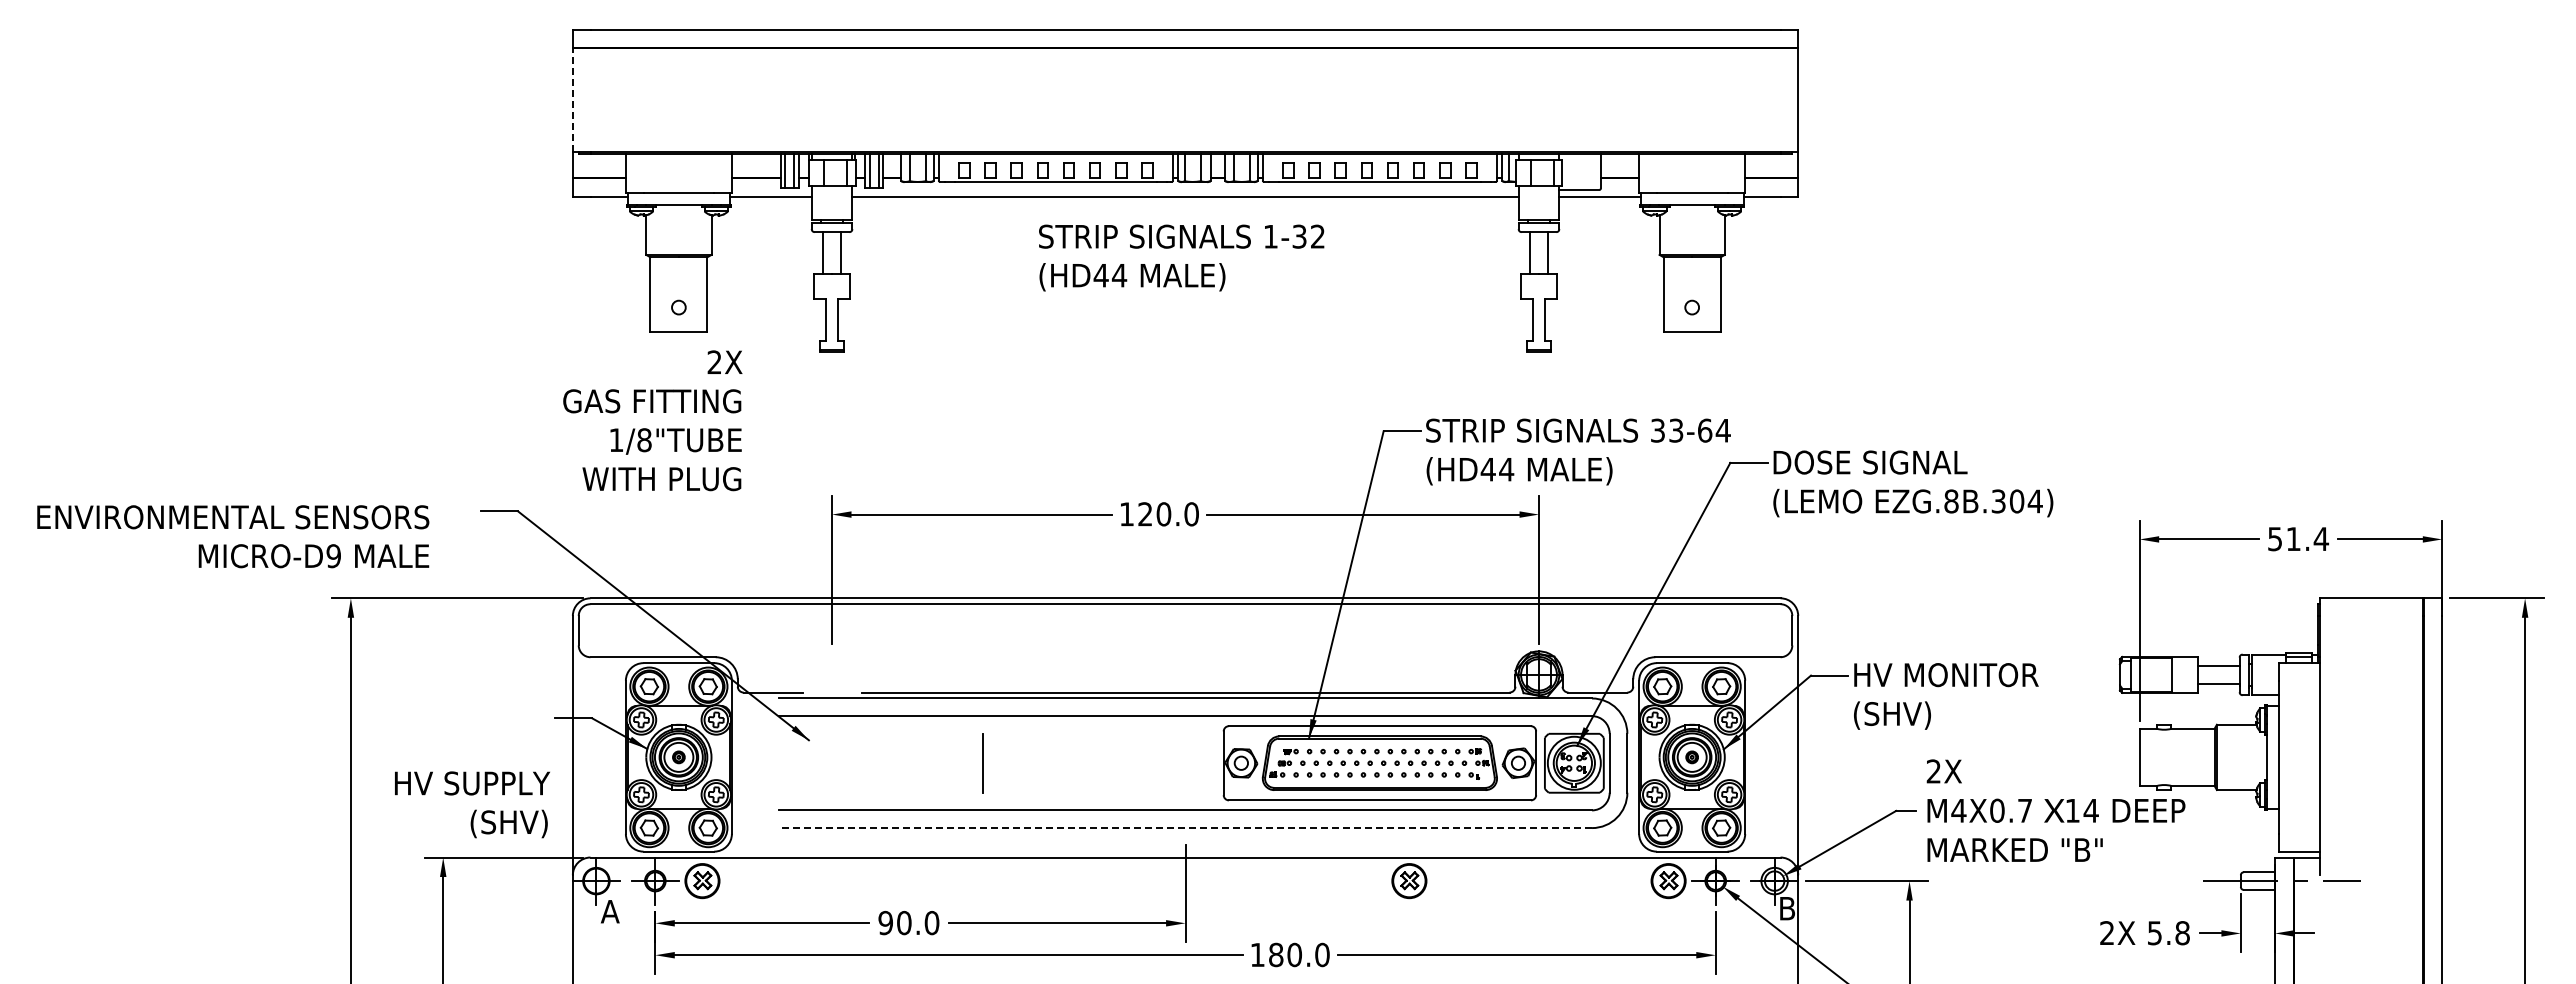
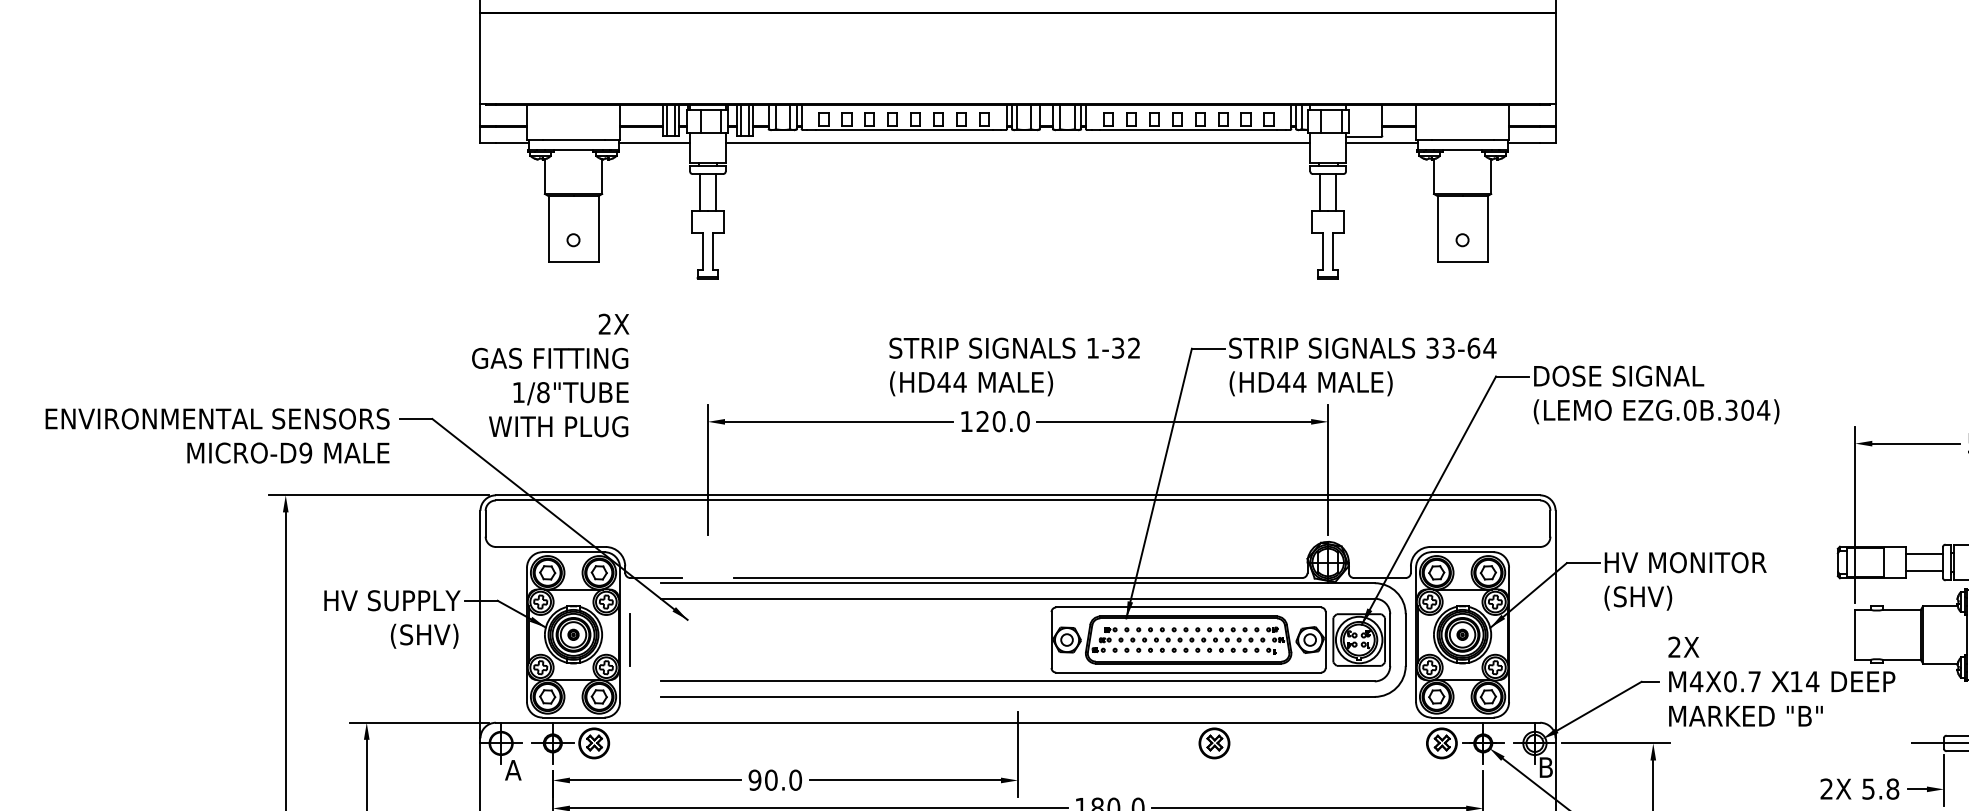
line: (572, 100) -> (480, 58), dashed -> solid
text: (1181, 257) -> (1014, 366), moved
text: (652, 420) -> (550, 375), moved
text: (1951, 501) -> (1690, 410), EZG.8B.304) -> EZG.0B.304)
text: (233, 536) -> (217, 435), moved
line: (982, 763) -> (630, 640), moved
text: (472, 804) -> (392, 619), moved
line: (1185, 828) -> (1018, 697), dashed -> solid

